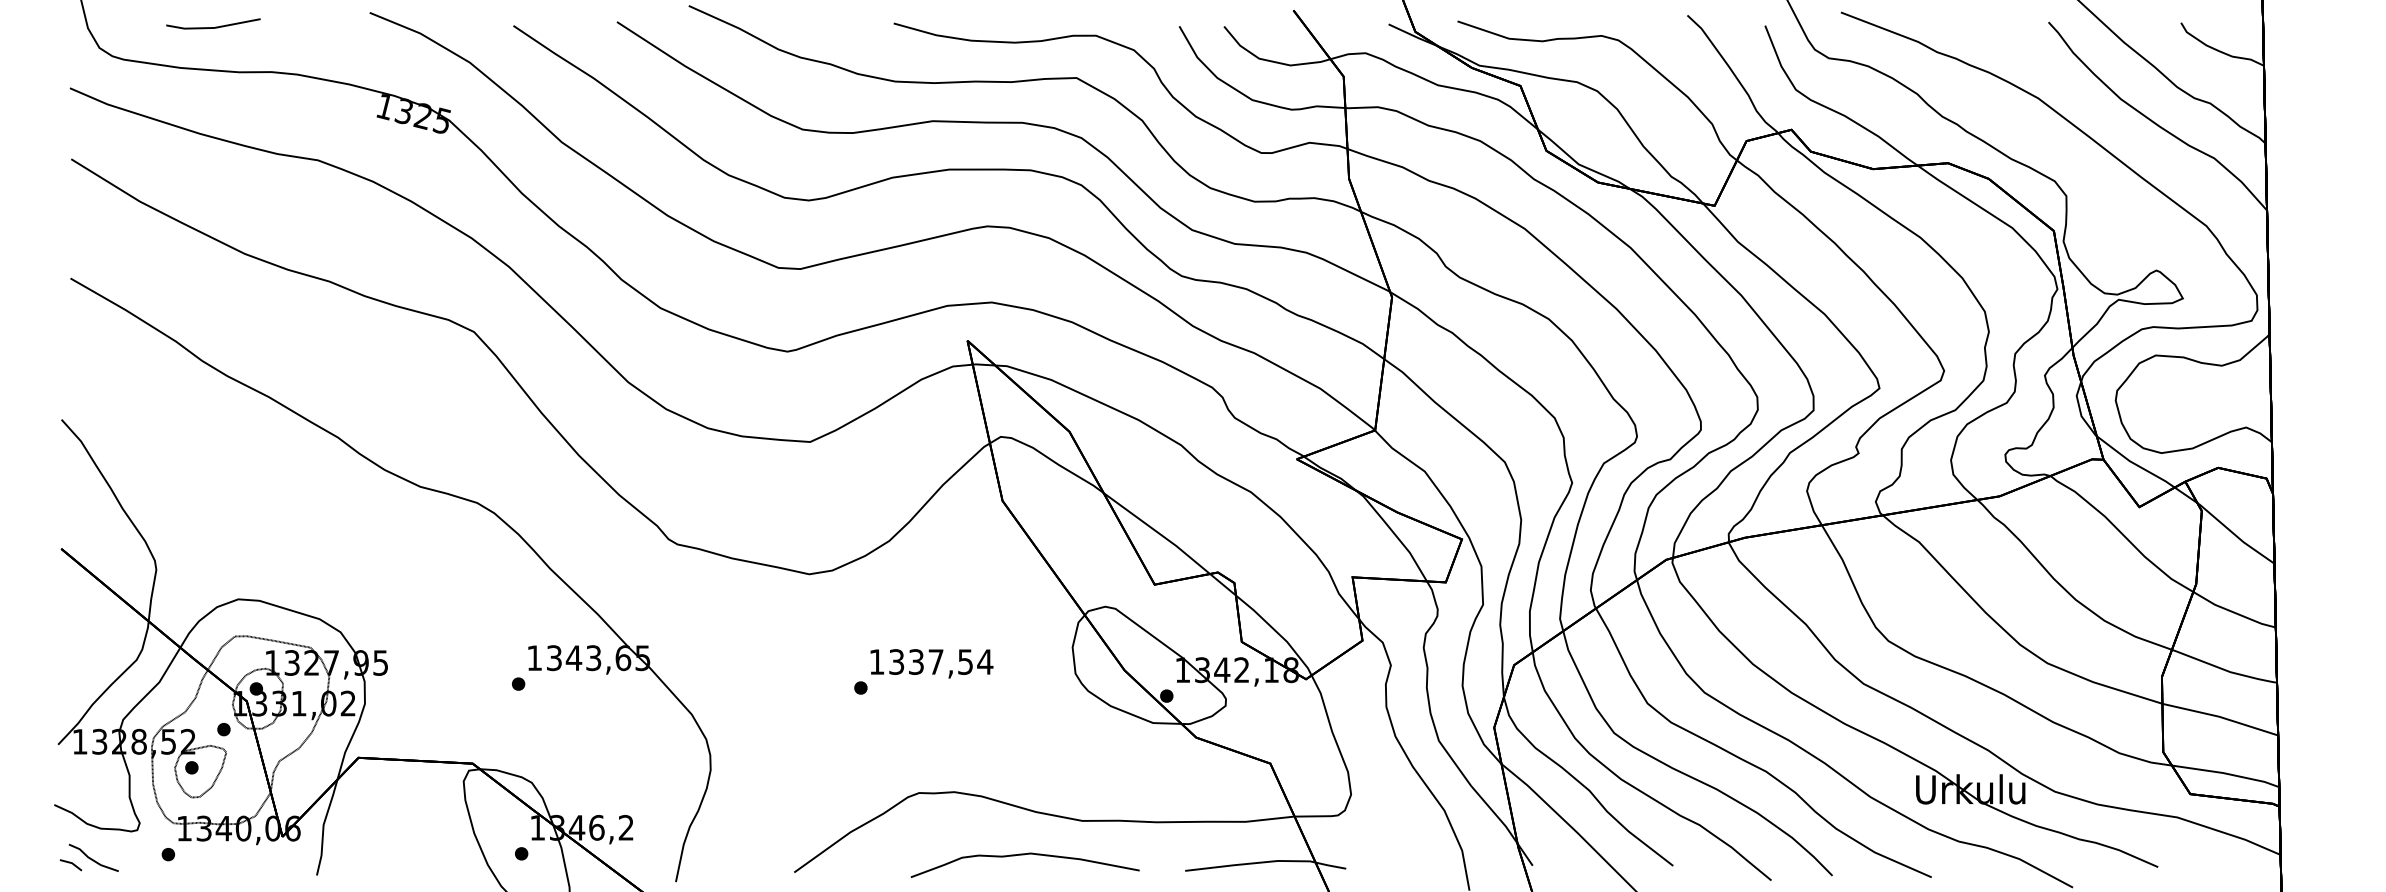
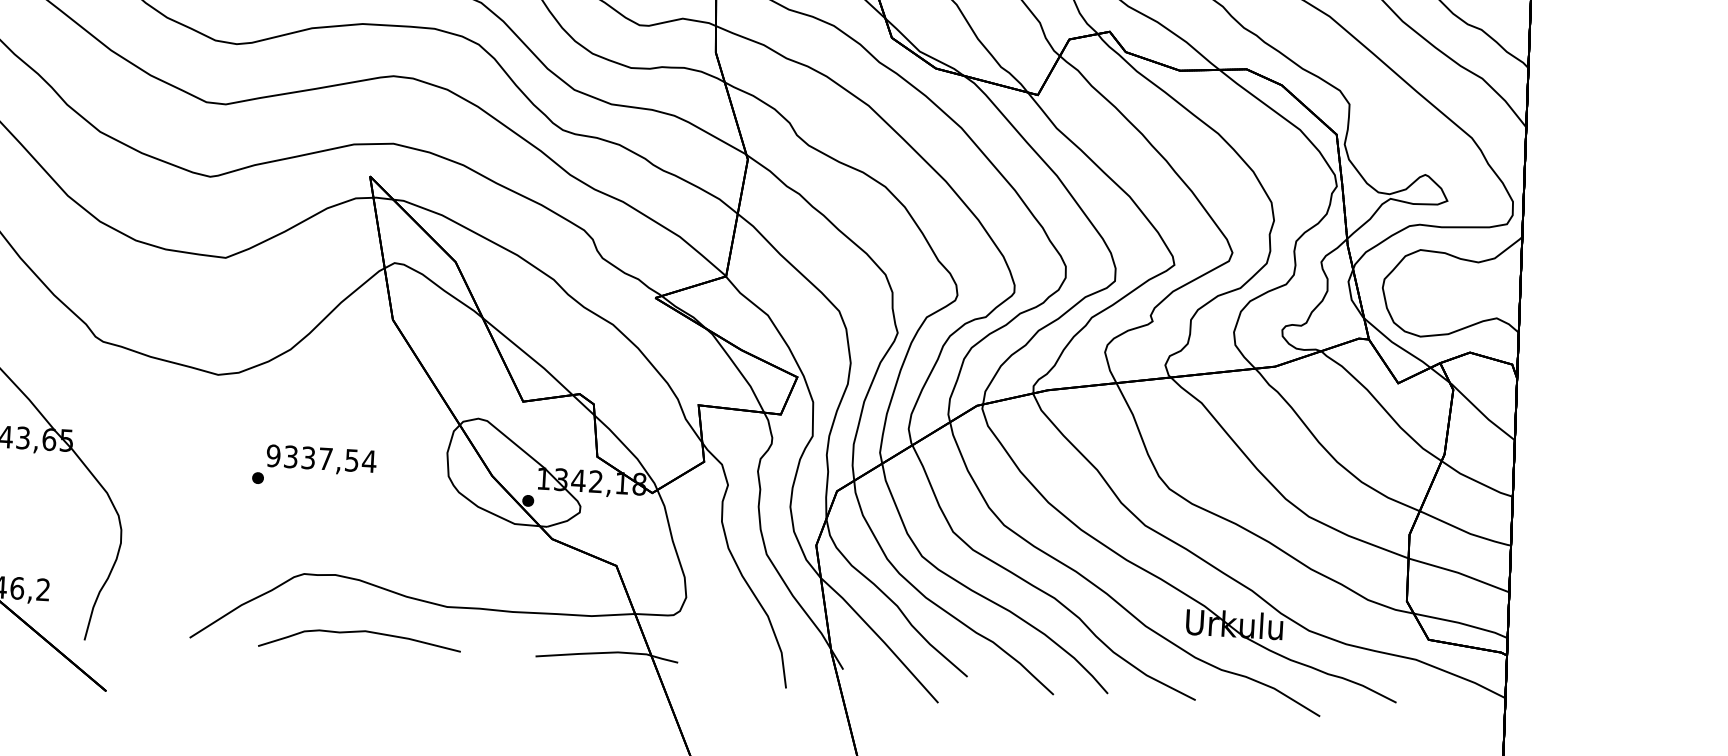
text: (876, 661) -> (273, 455), 1337,54 -> 9337,54
curve: (1024, 855) -> (359, 632), moved

